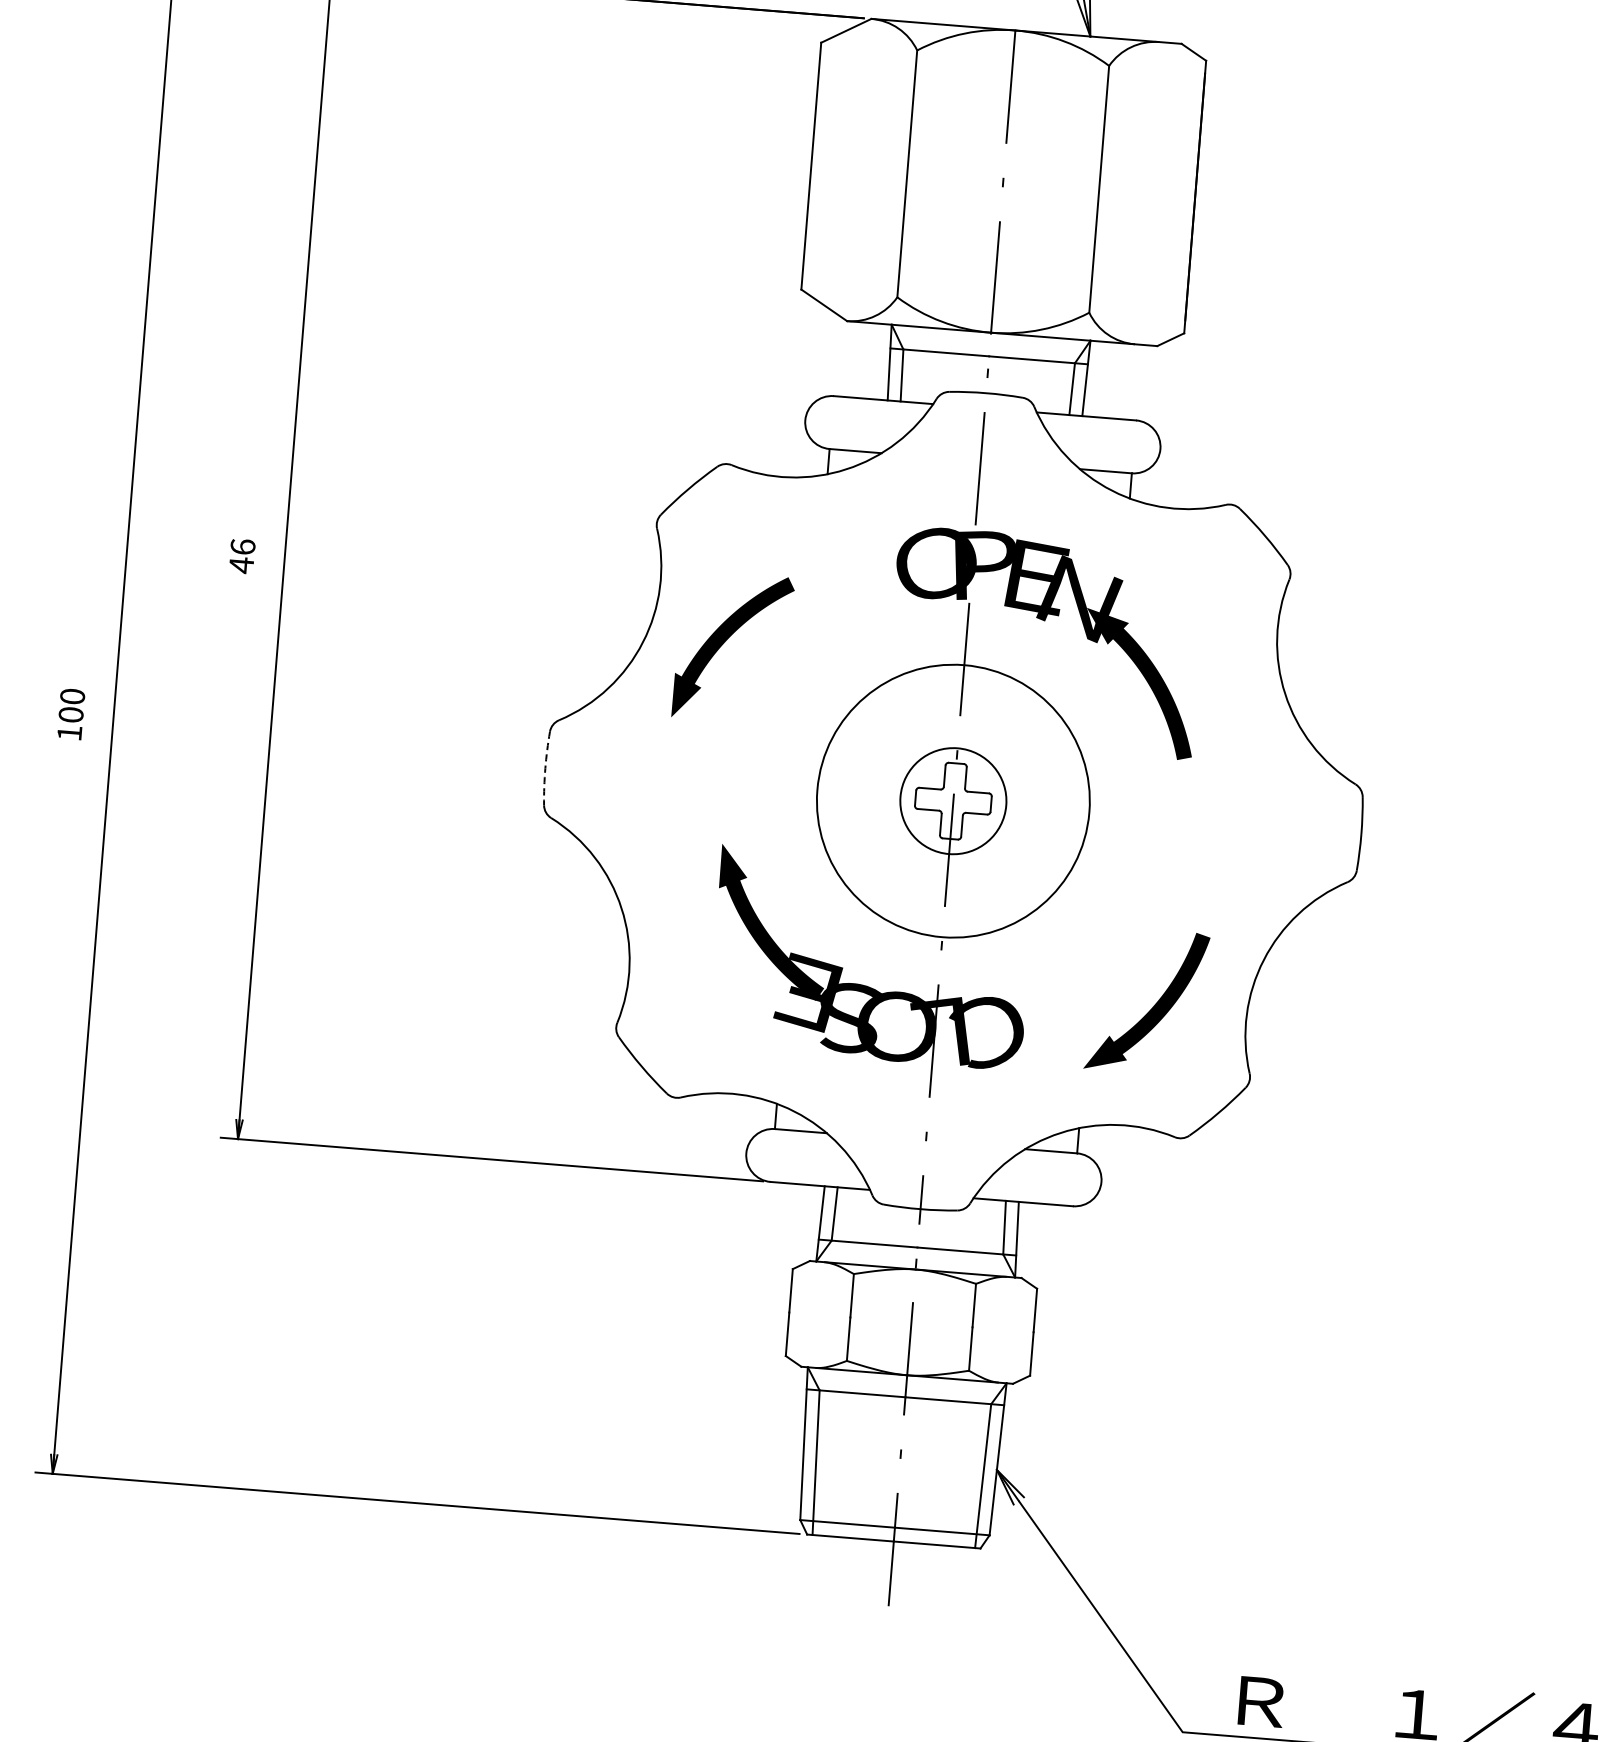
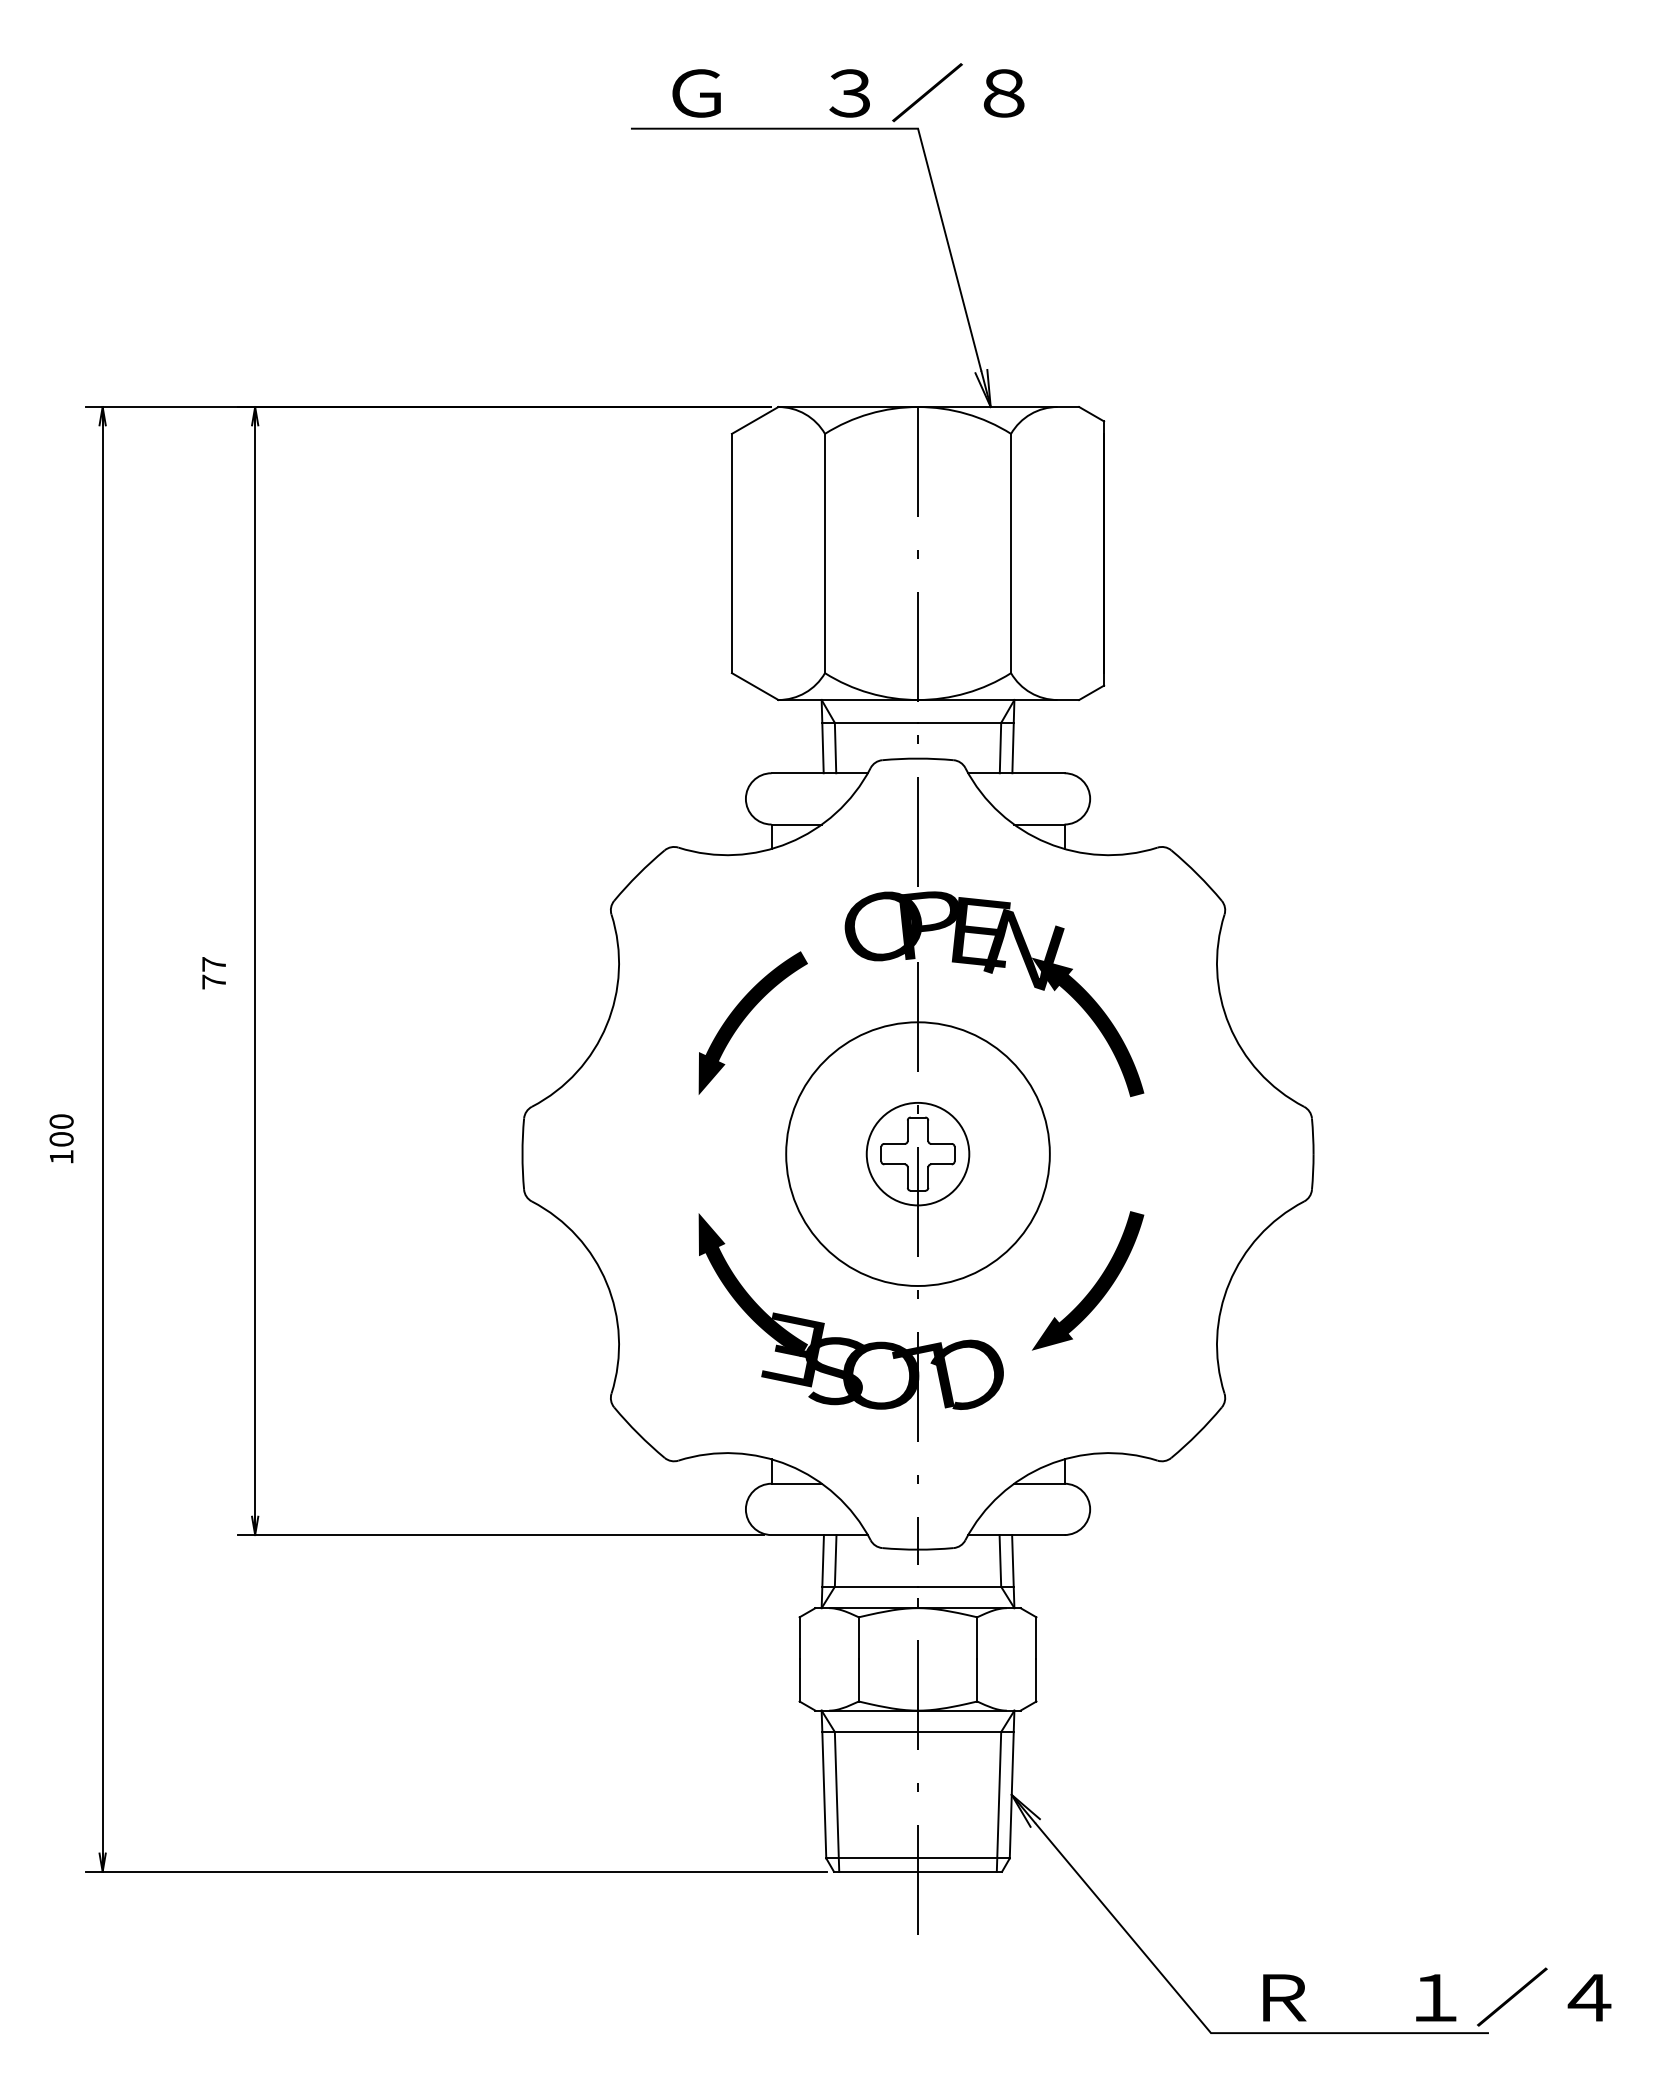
text: (242, 556) -> (214, 973), 46 -> 77
part: (725, 642) -> (745, 1018), moved
arc: (545, 768) -> (522, 1154), dashed -> solid
part: (1154, 1004) -> (1095, 1283), moved

